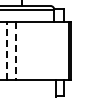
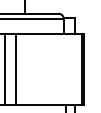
line: (6, 51) -> (5, 69), dashed -> solid
line: (15, 51) -> (16, 69), dashed -> solid

